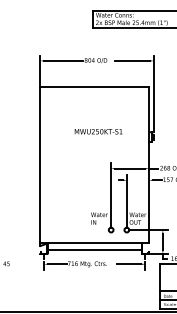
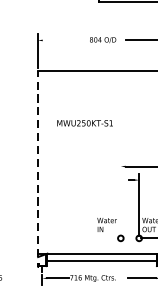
line: (63, 60) -> (65, 39), removed
text: (98, 131) -> (84, 123), moved
line: (40, 166) -> (38, 163), solid -> dashed
line: (111, 195) -> (121, 197), removed

